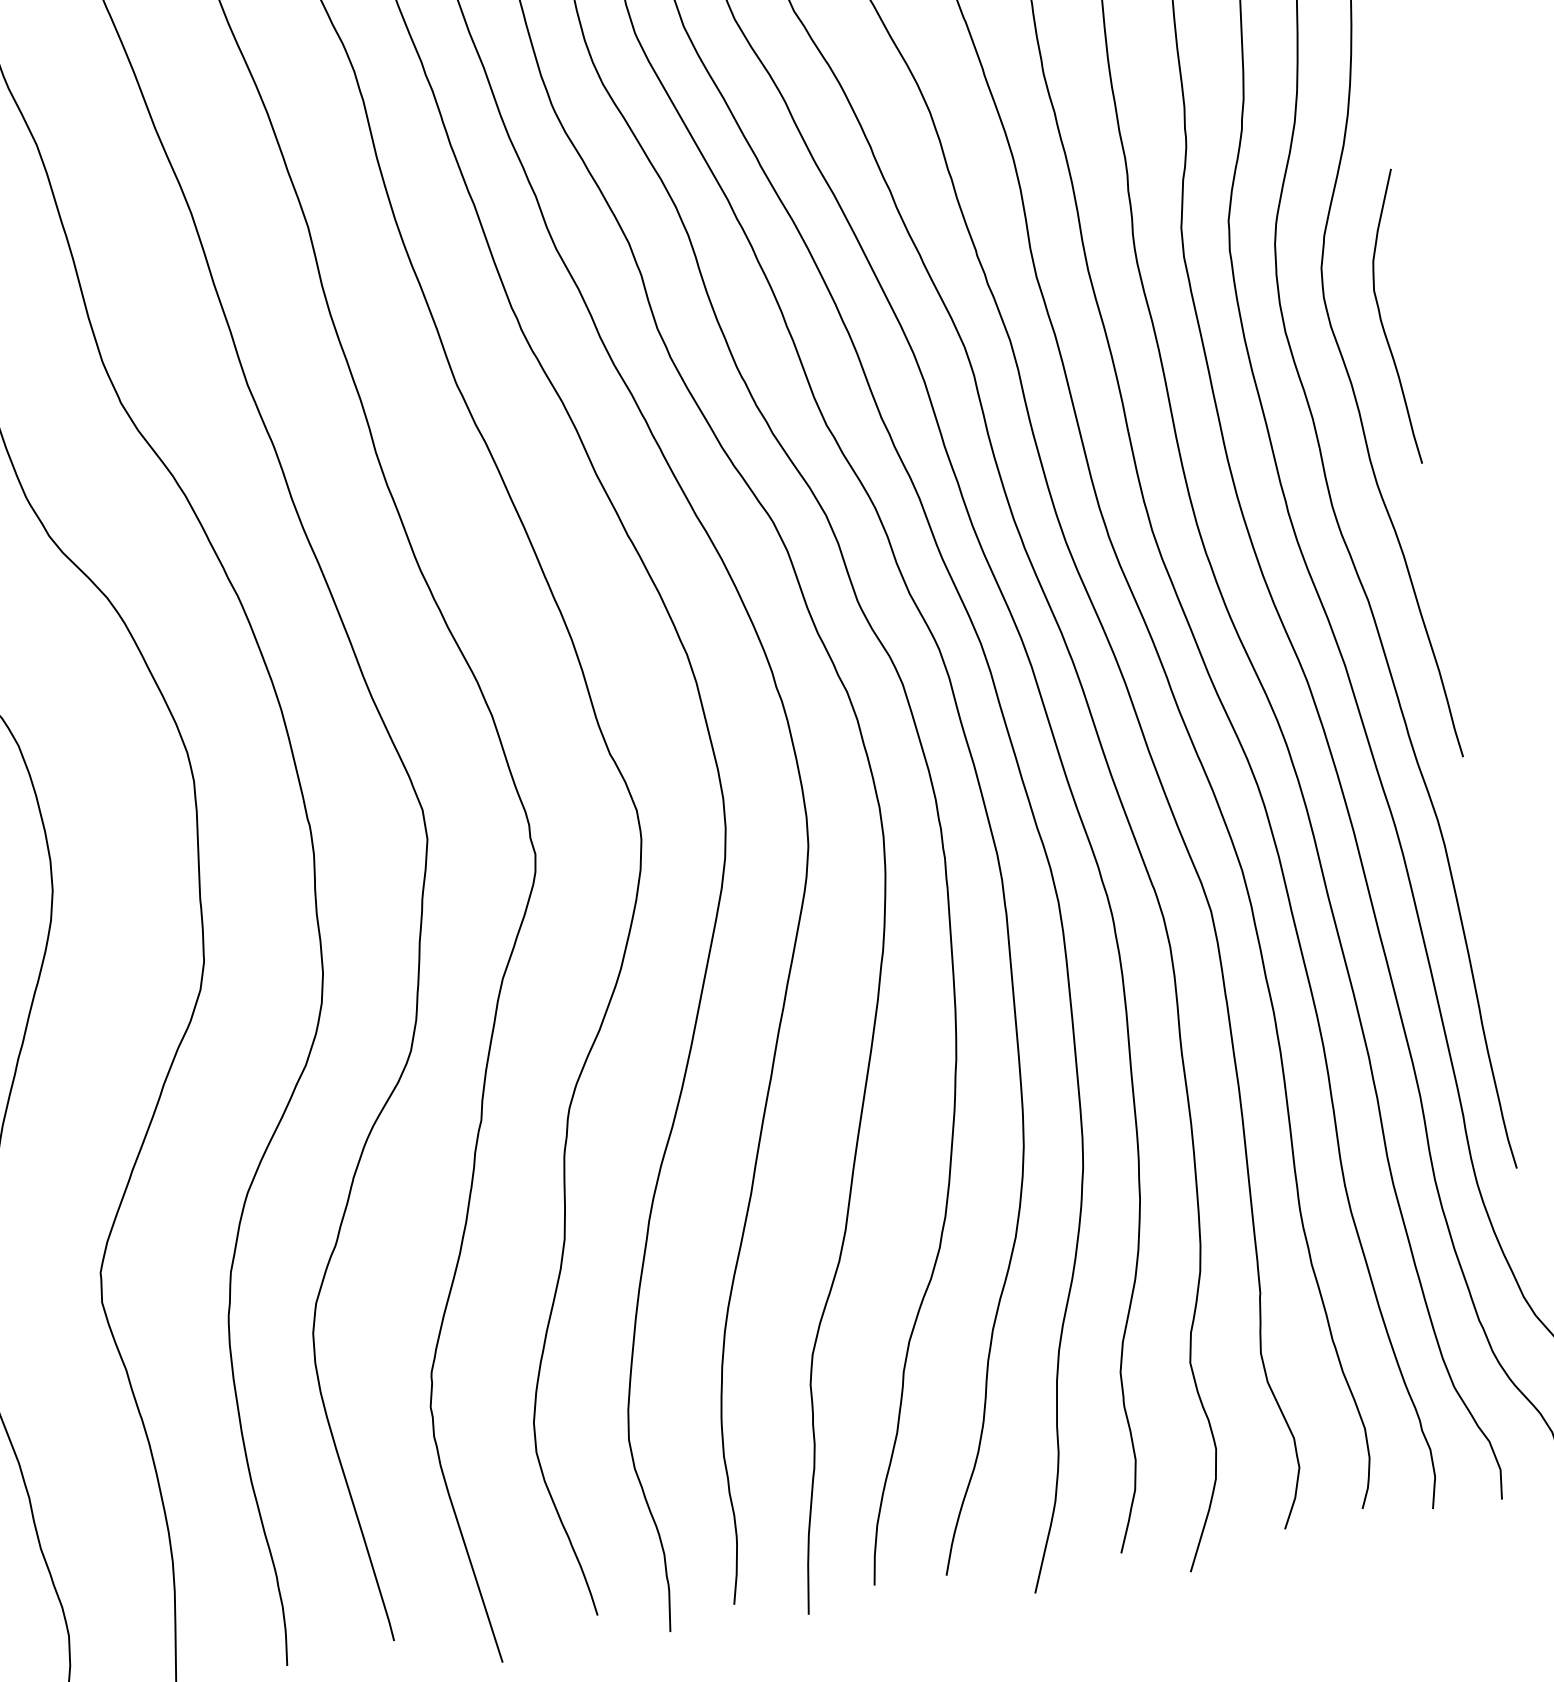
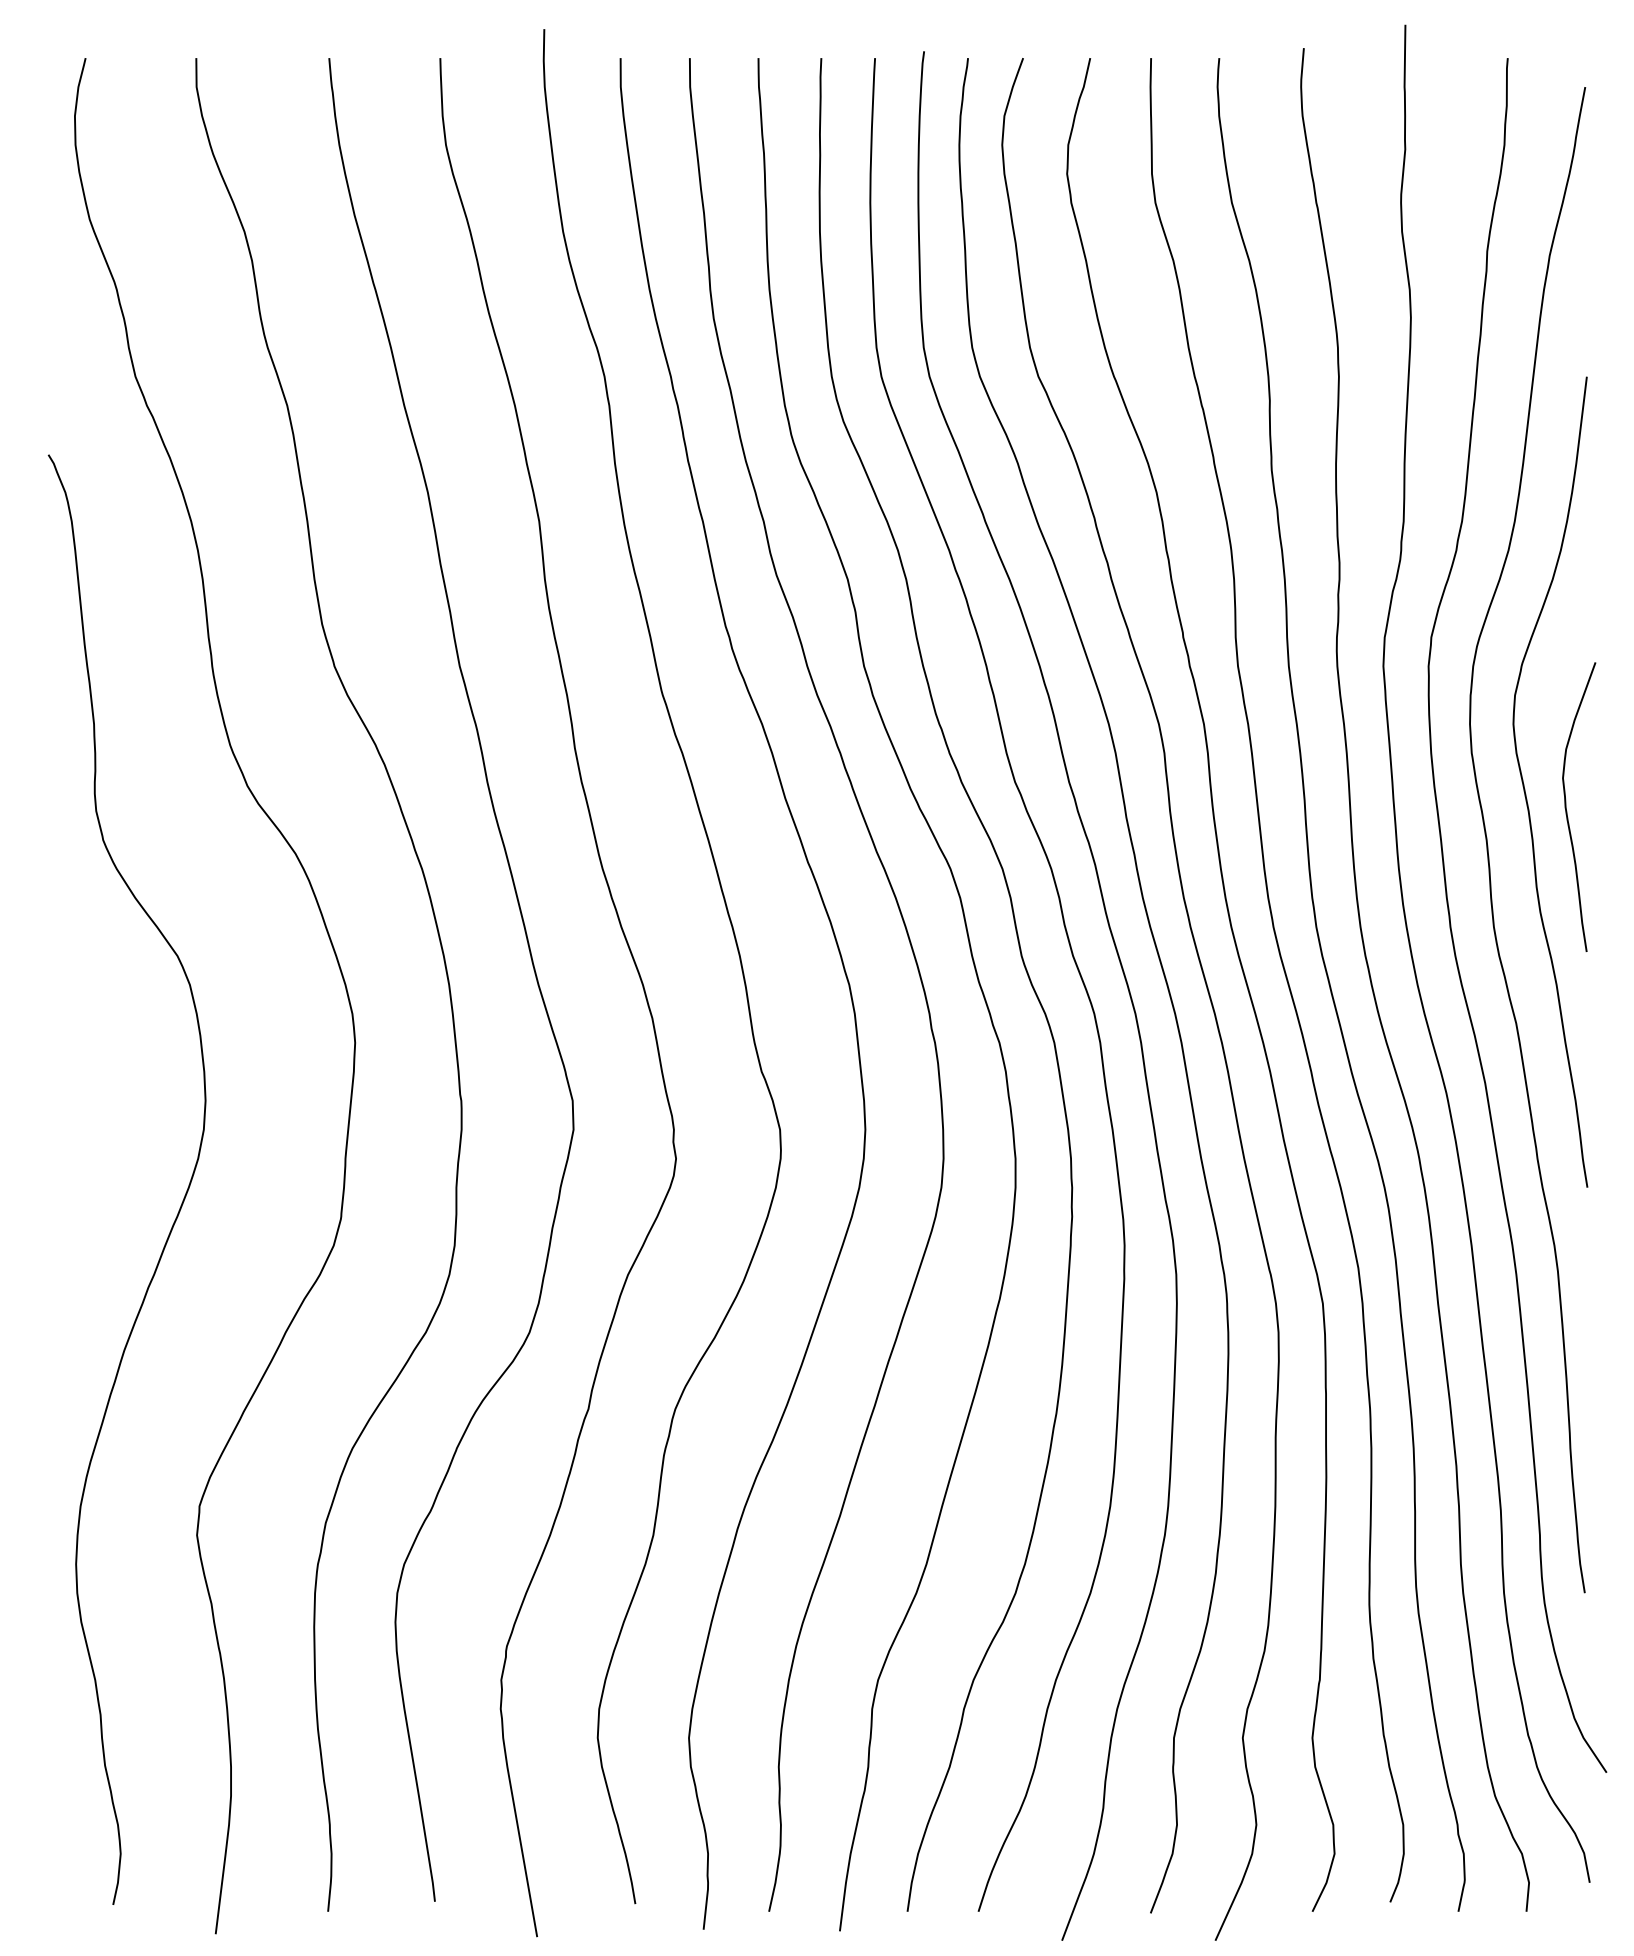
curve: (1381, 318) -> (1566, 806), moved

